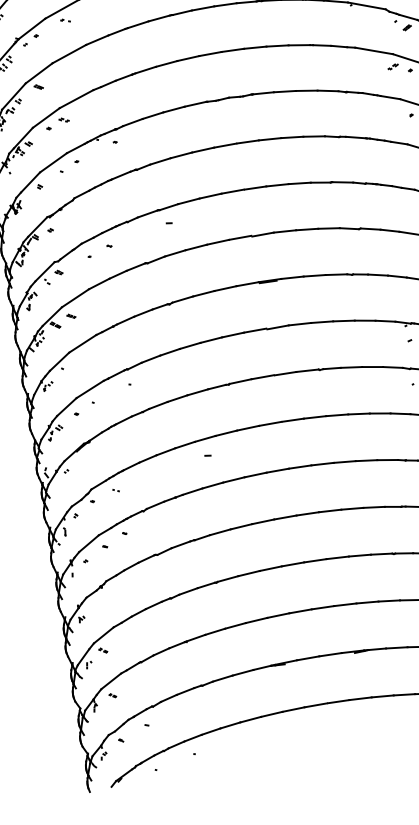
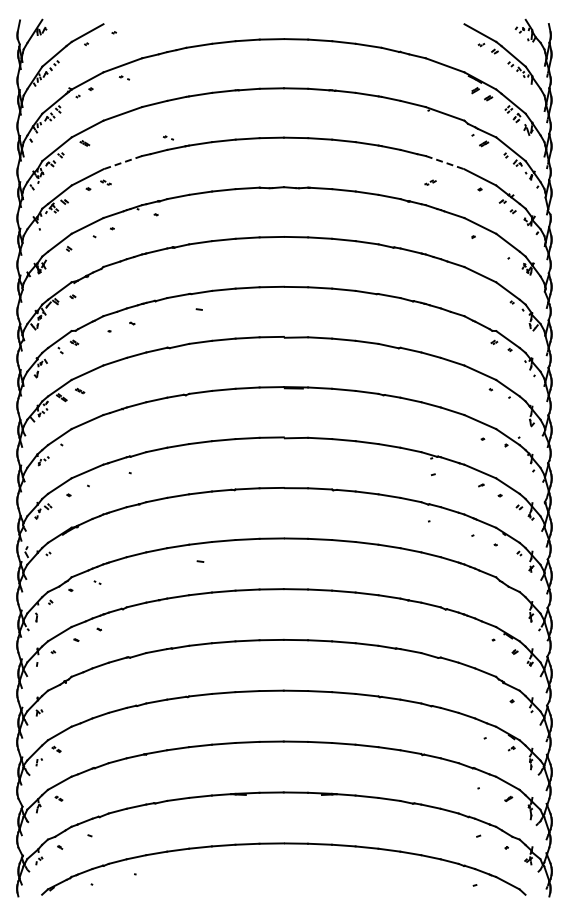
line: (374, 50) -> (445, 162), solid -> dashed
part: (393, 66) -> (430, 182), moved
part: (115, 69) -> (168, 137), added
line: (76, 99) -> (122, 162), solid -> dashed

